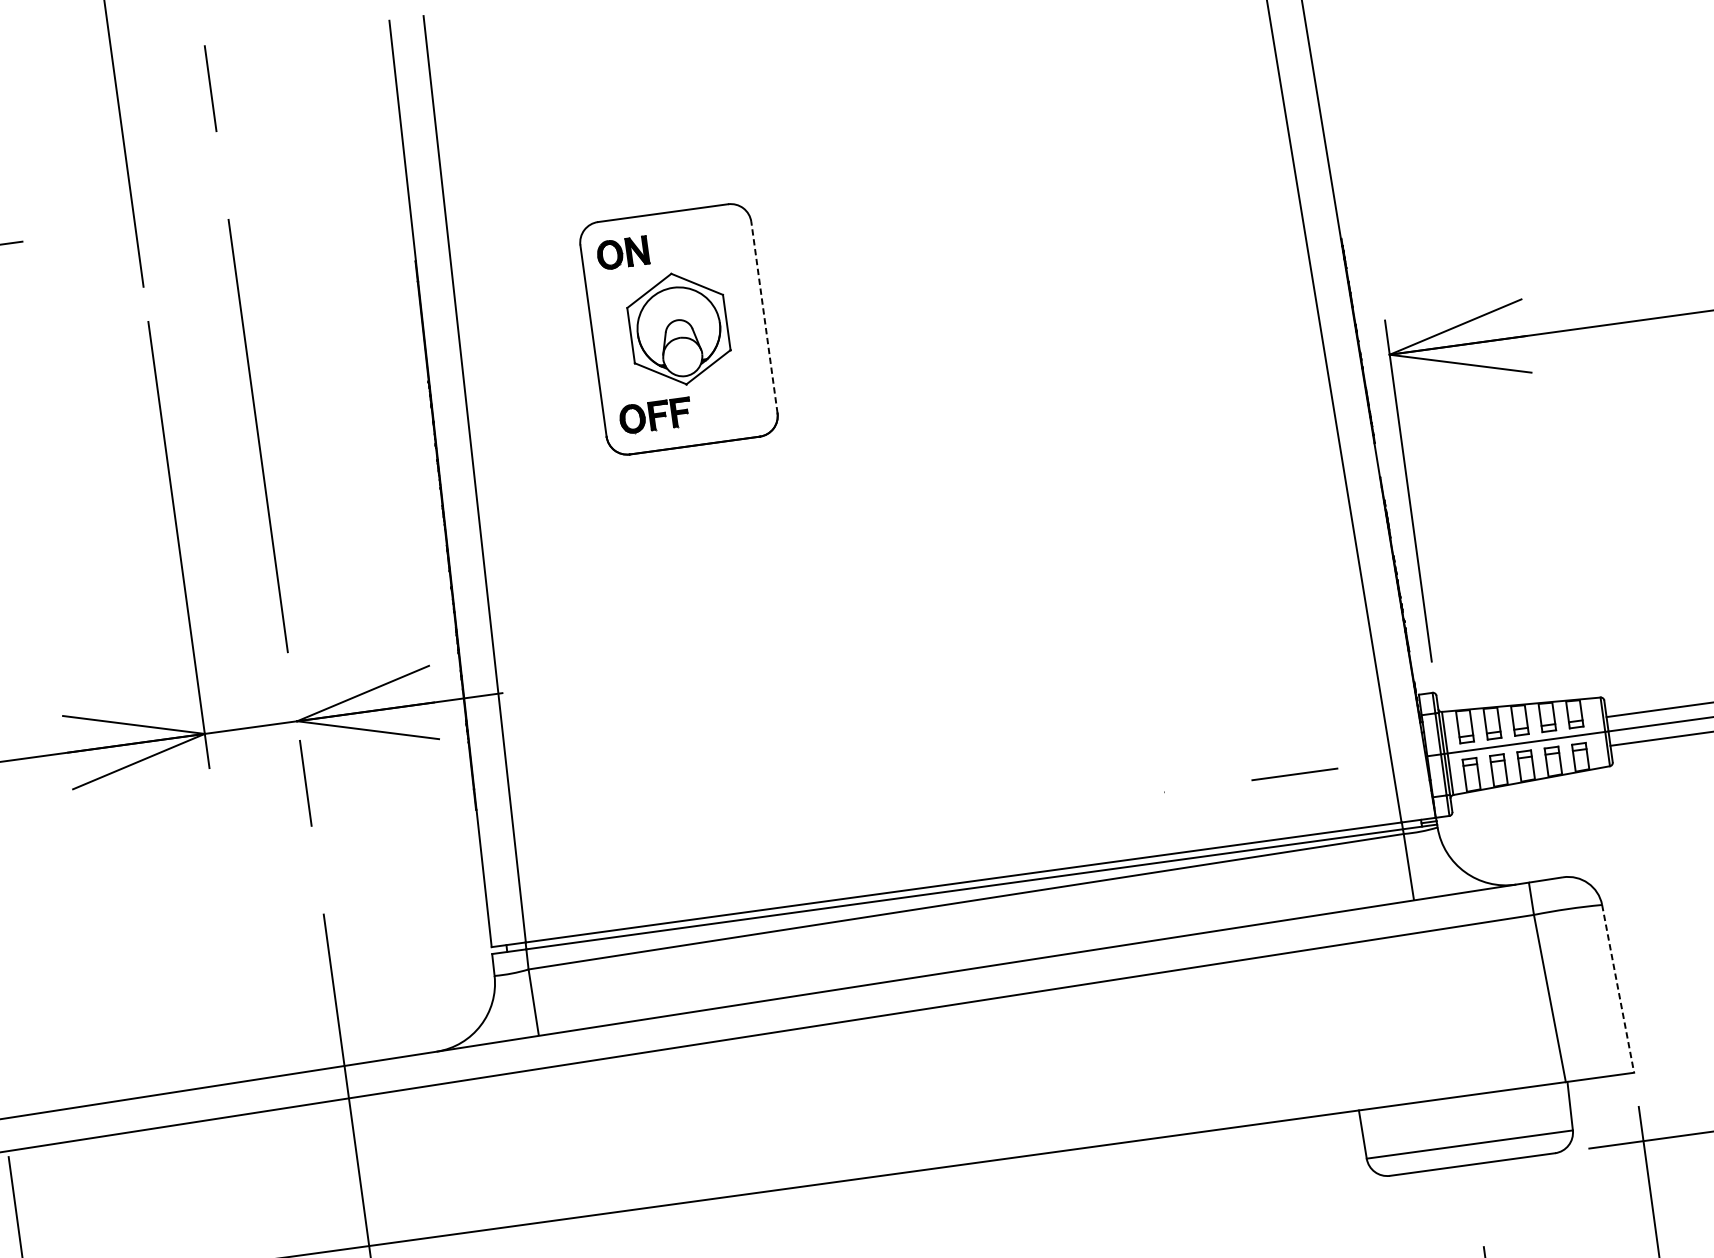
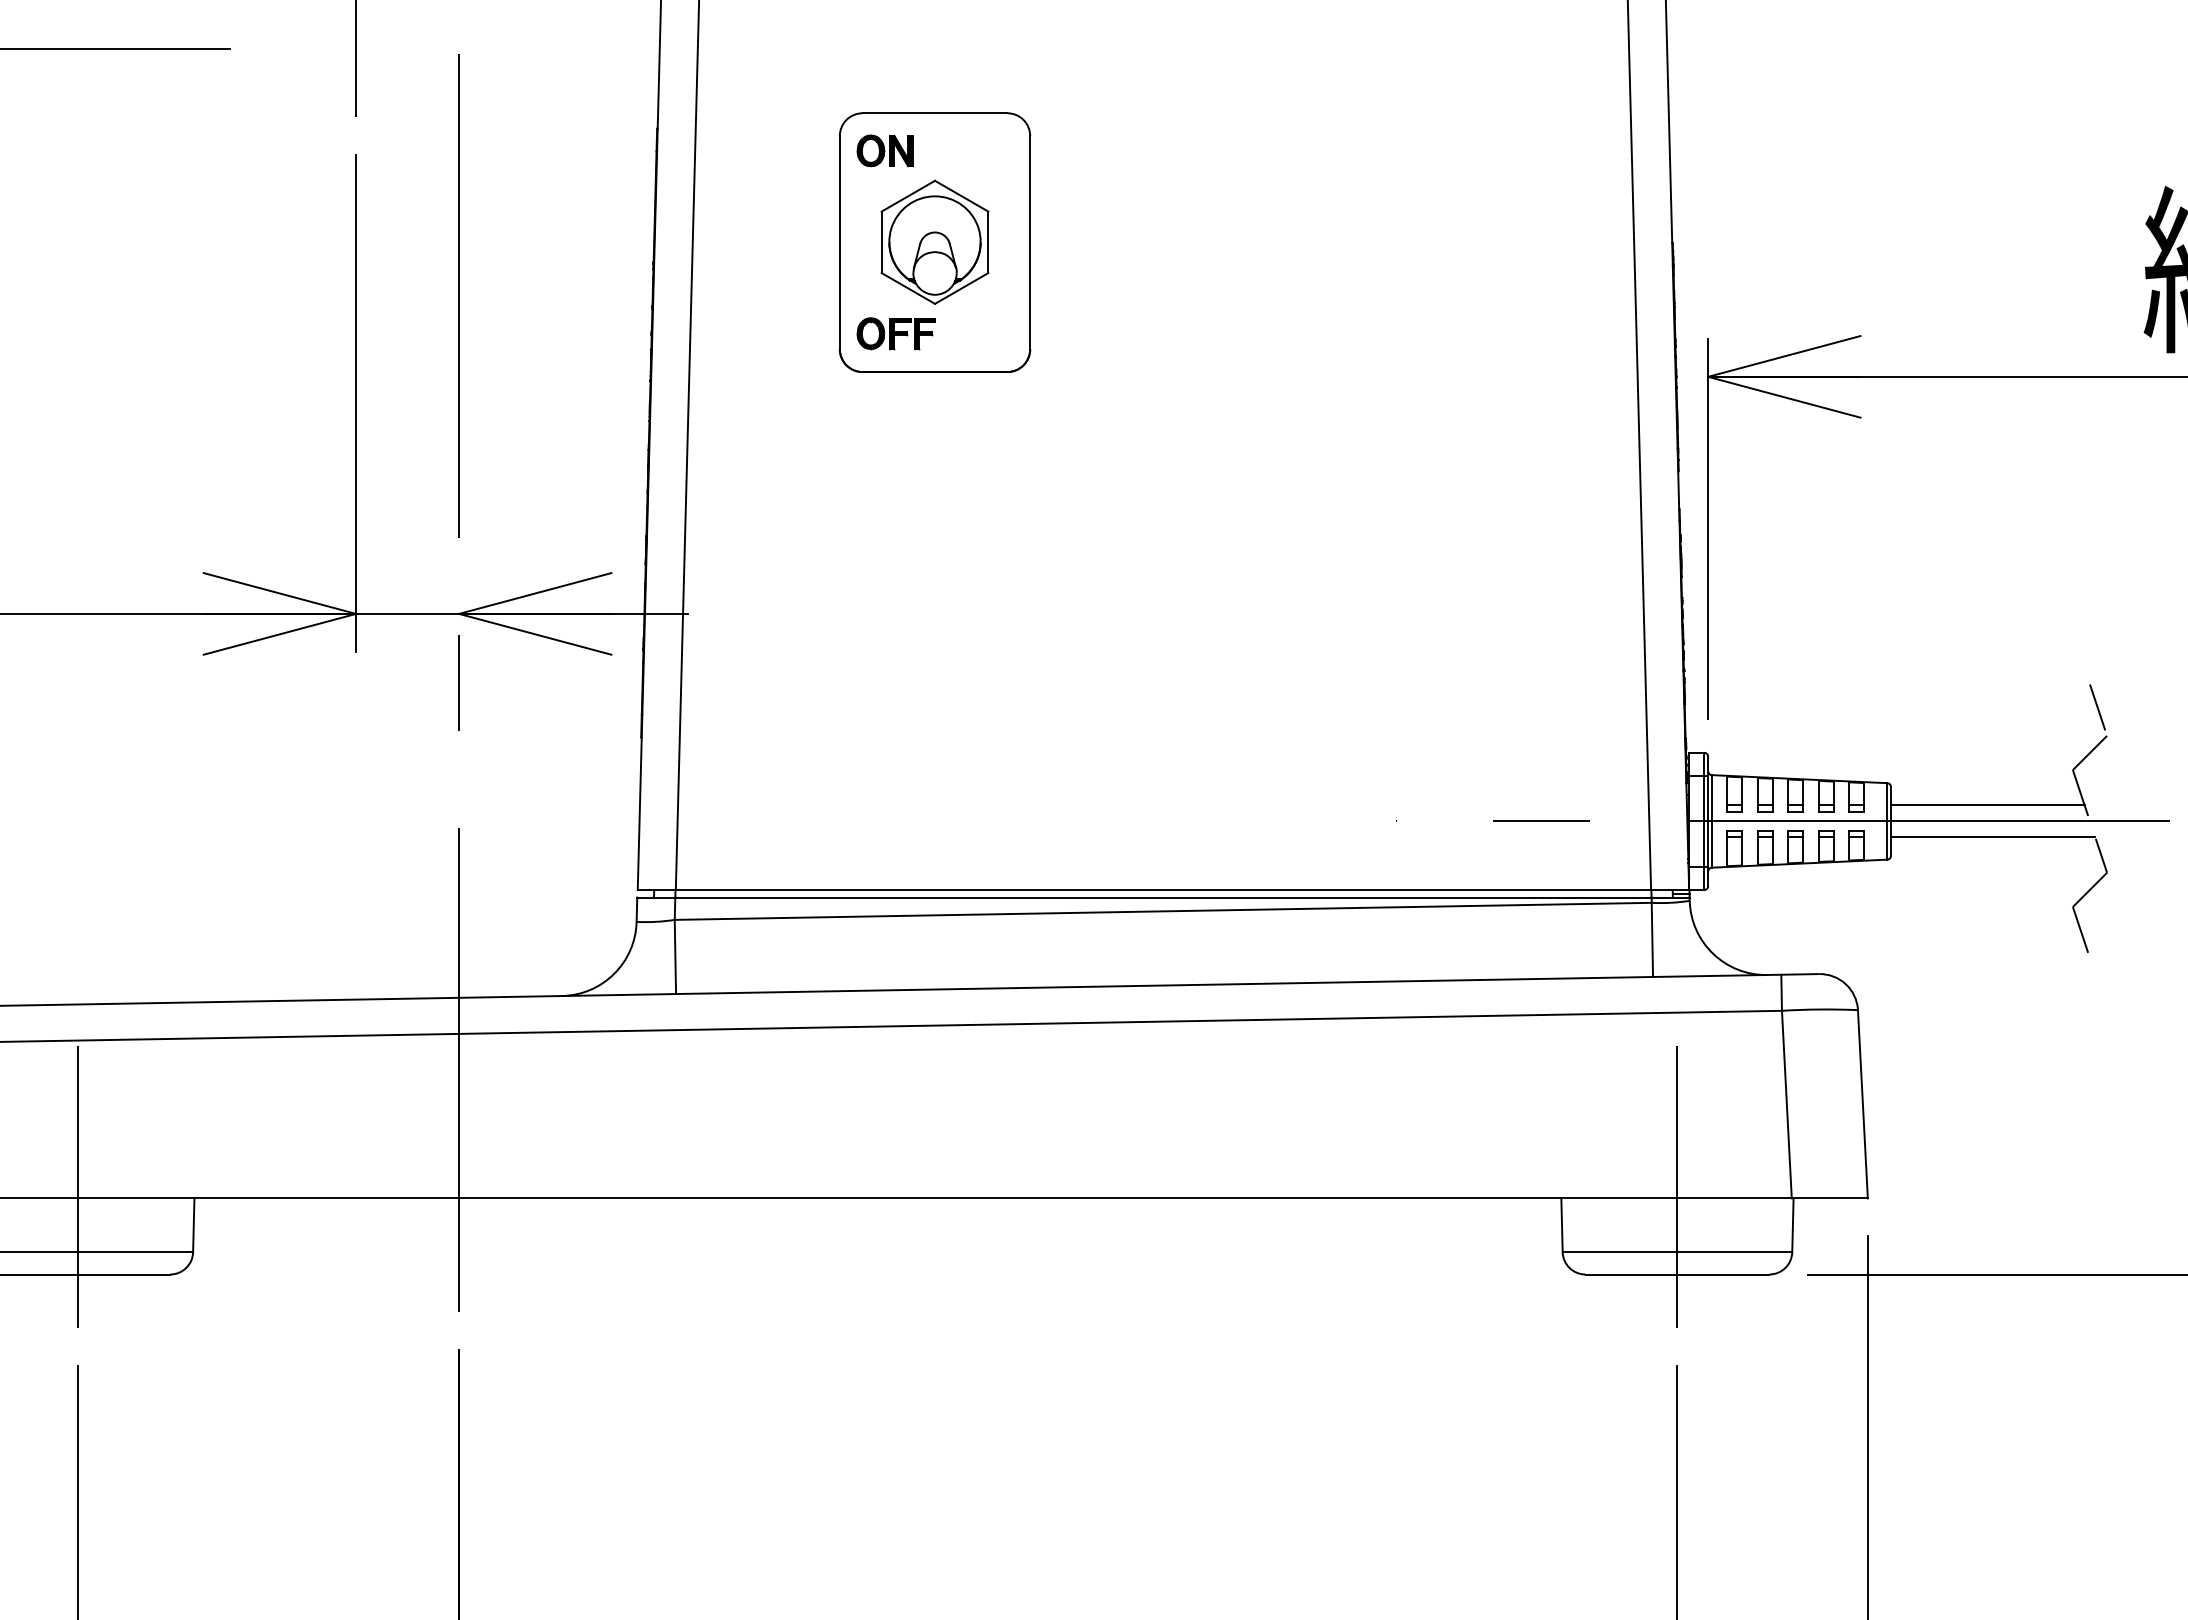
line: (764, 317) -> (1030, 242), dashed -> solid
line: (1617, 989) -> (1862, 1104), dashed -> solid
line: (1461, 1086) -> (1677, 1187), added

